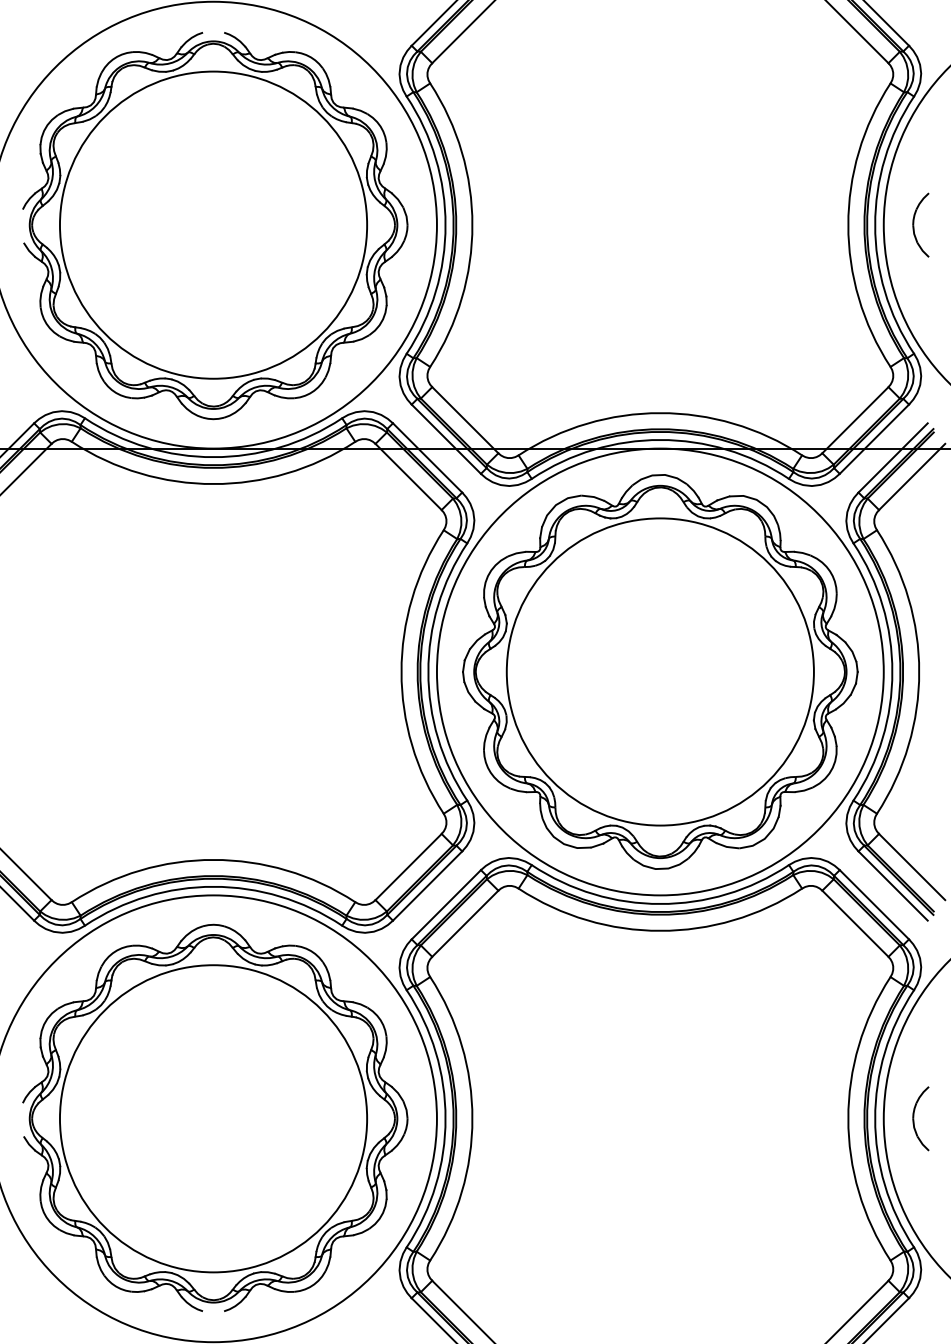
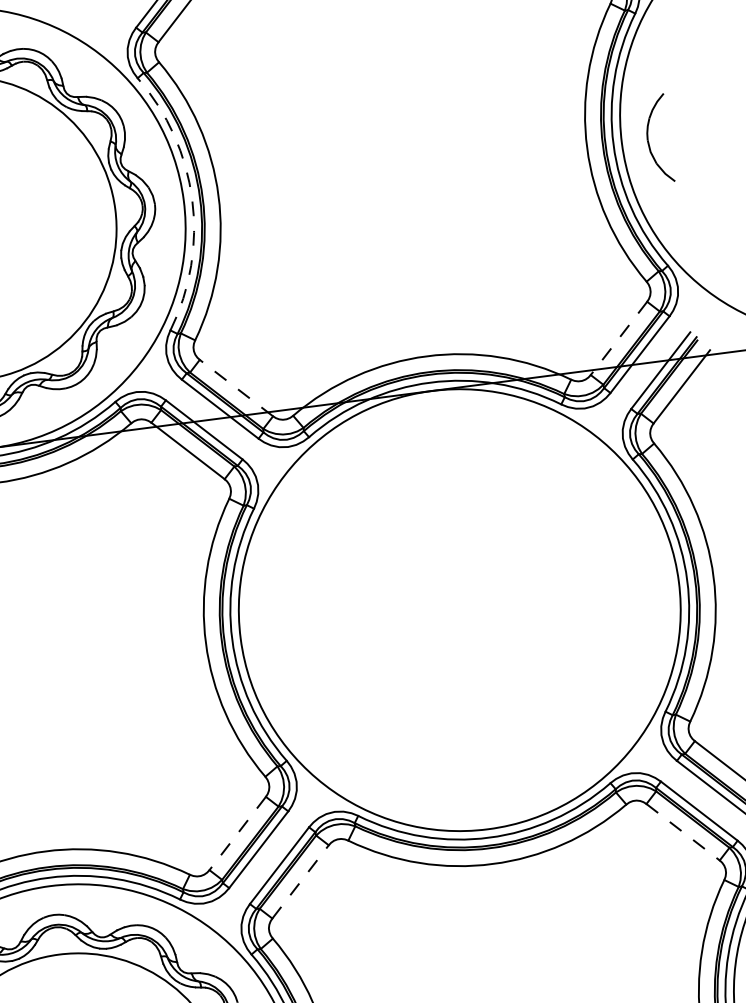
part: (920, 224) -> (657, 138), size x1.4
arc: (445, 225) -> (192, 199), solid -> dashed
line: (465, 420) -> (236, 388), solid -> dashed
line: (855, 420) -> (619, 338), solid -> dashed
part: (660, 671) -> (459, 609), removed
line: (408, 867) -> (237, 833), solid -> dashed
line: (465, 923) -> (300, 881), solid -> dashed
line: (855, 923) -> (683, 831), solid -> dashed

